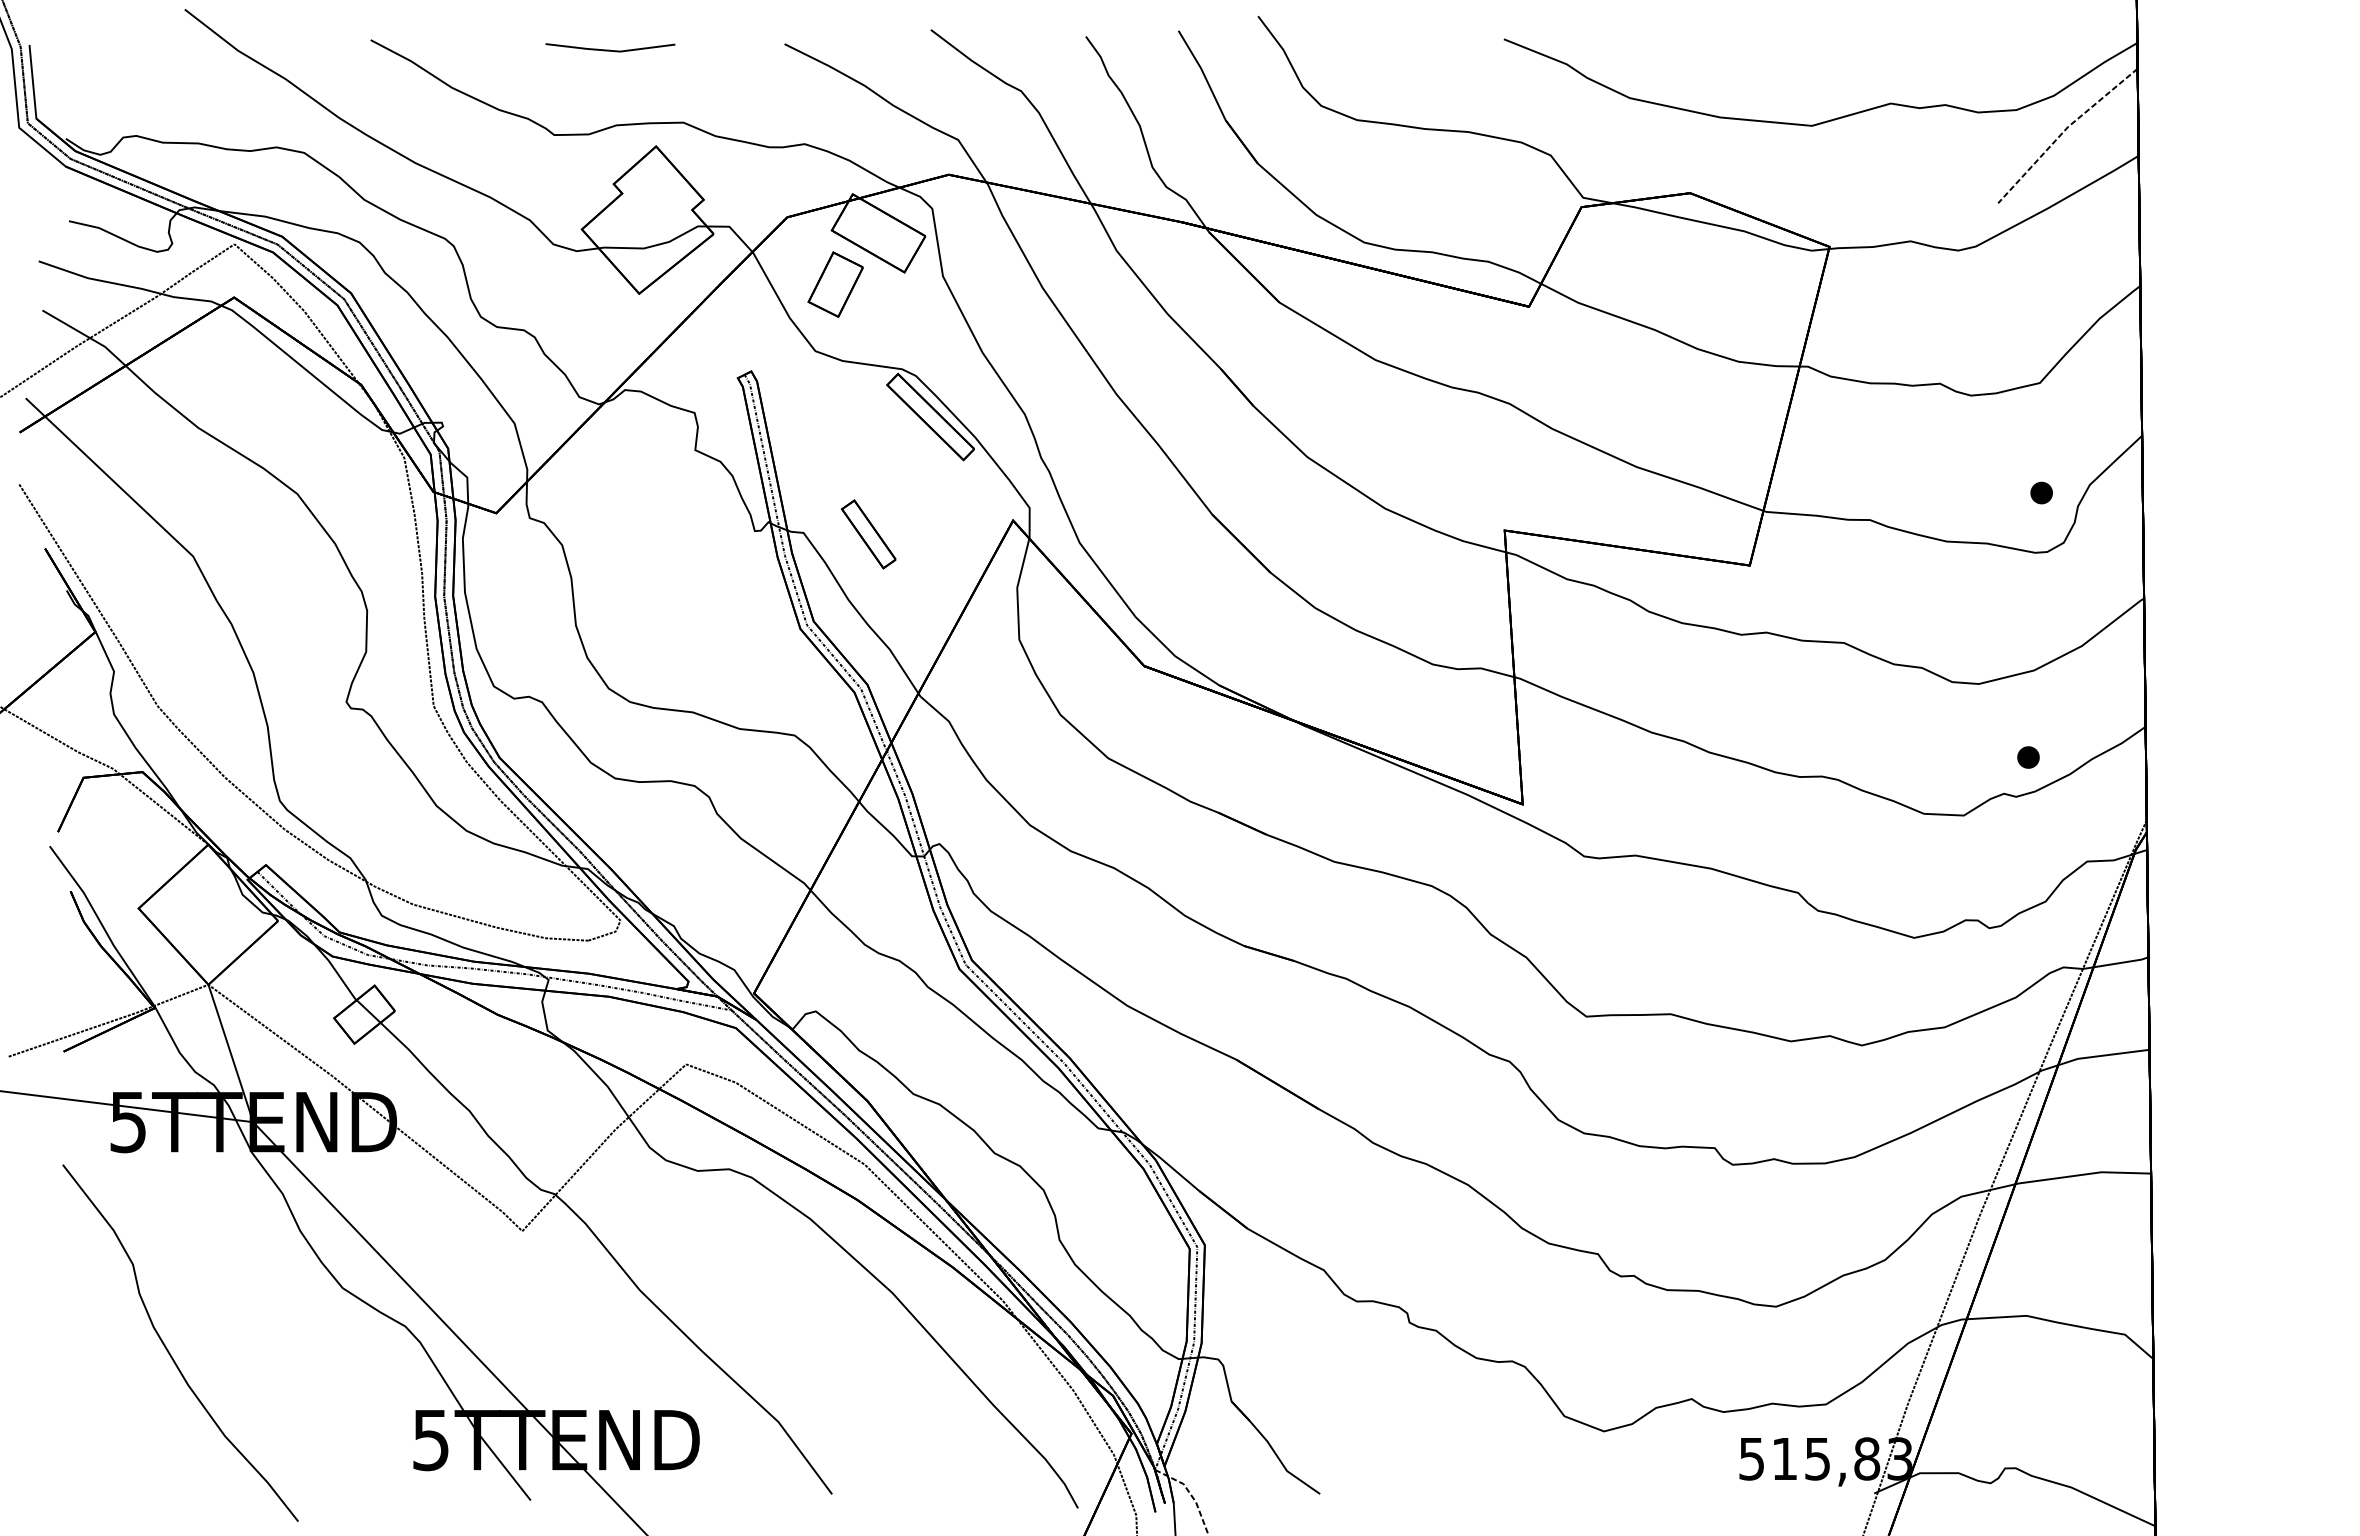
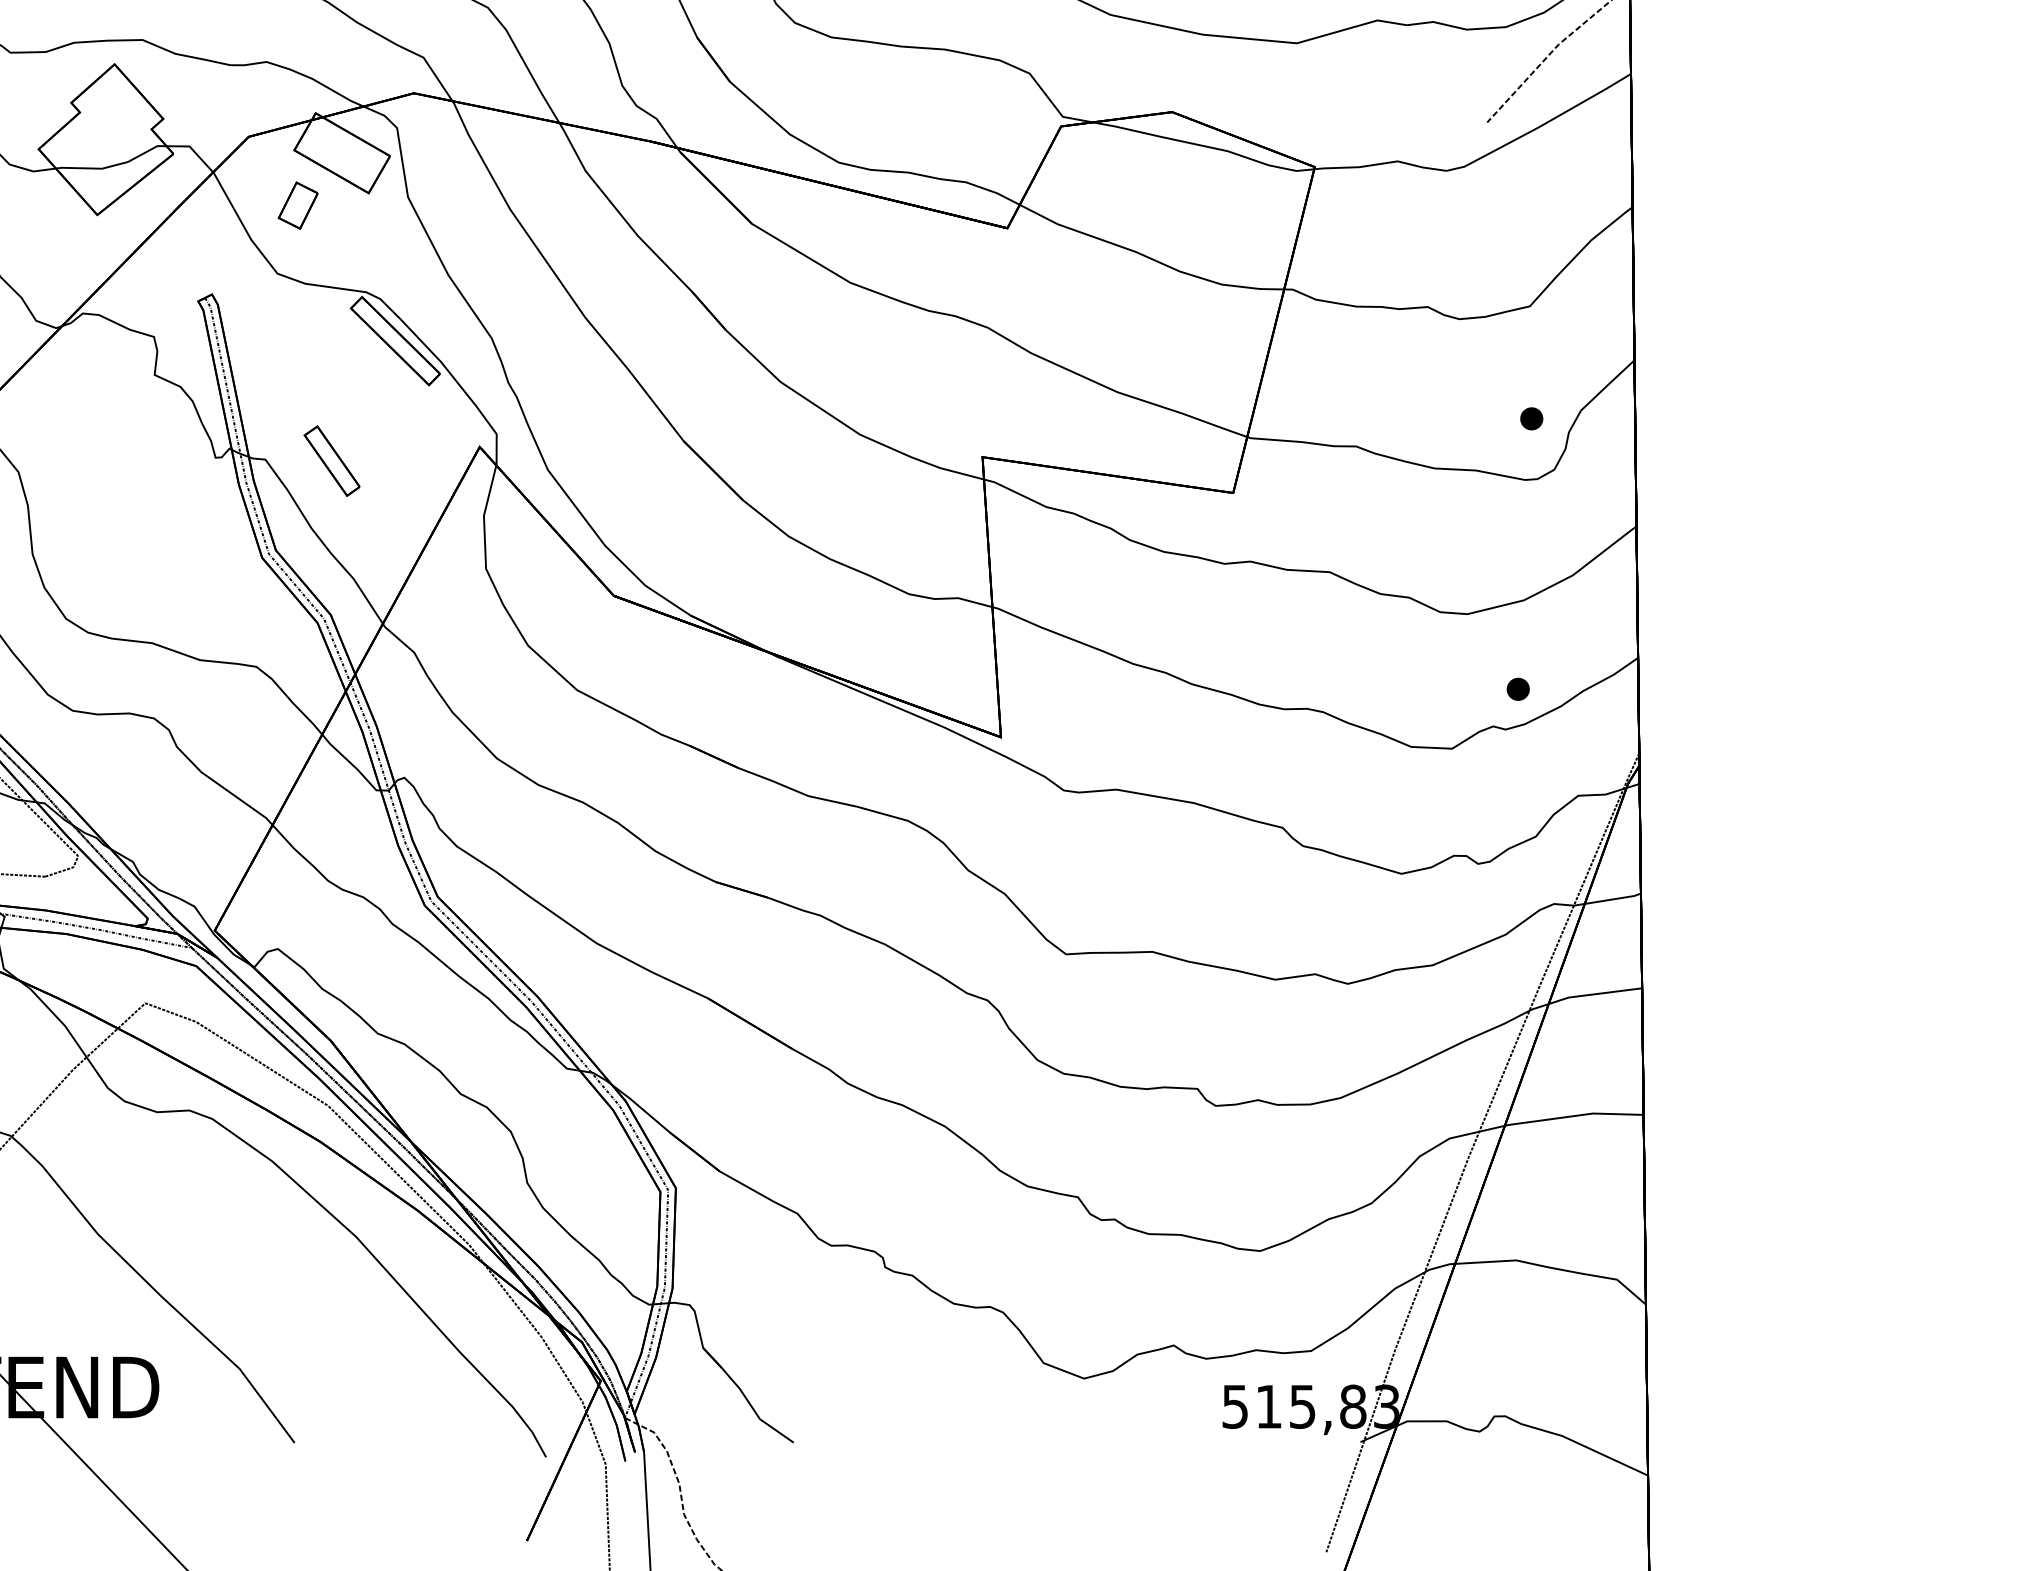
part: (835, 284) -> (298, 205), size x0.7

